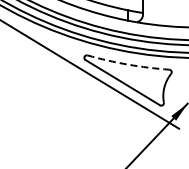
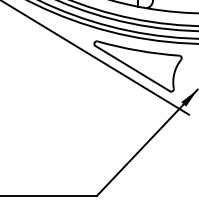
arc: (128, 64) -> (138, 50), dashed -> solid

